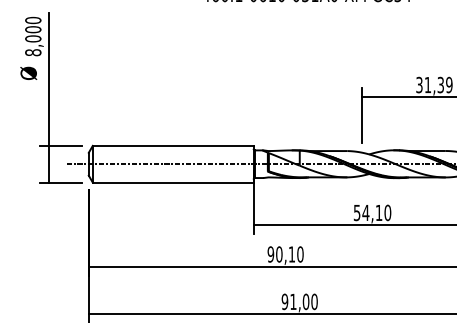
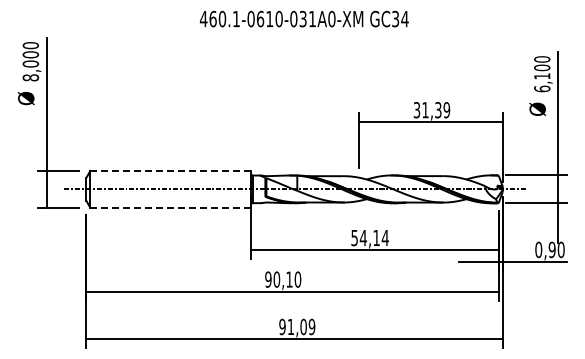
line: (172, 146) -> (170, 171), solid -> dashed
line: (173, 182) -> (171, 207), solid -> dashed
text: (386, 212) -> (384, 237), 54,10 -> 54,14
text: (313, 302) -> (311, 327), 91,00 -> 91,09

